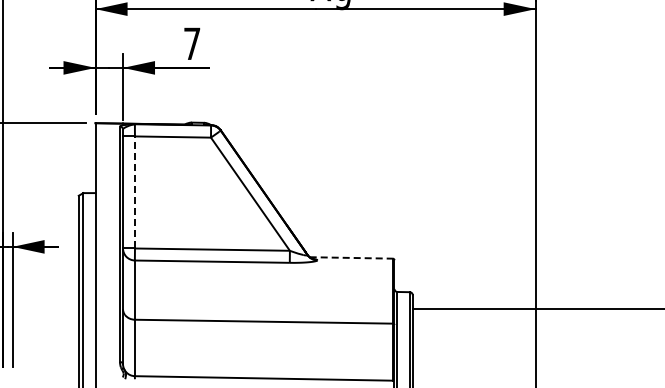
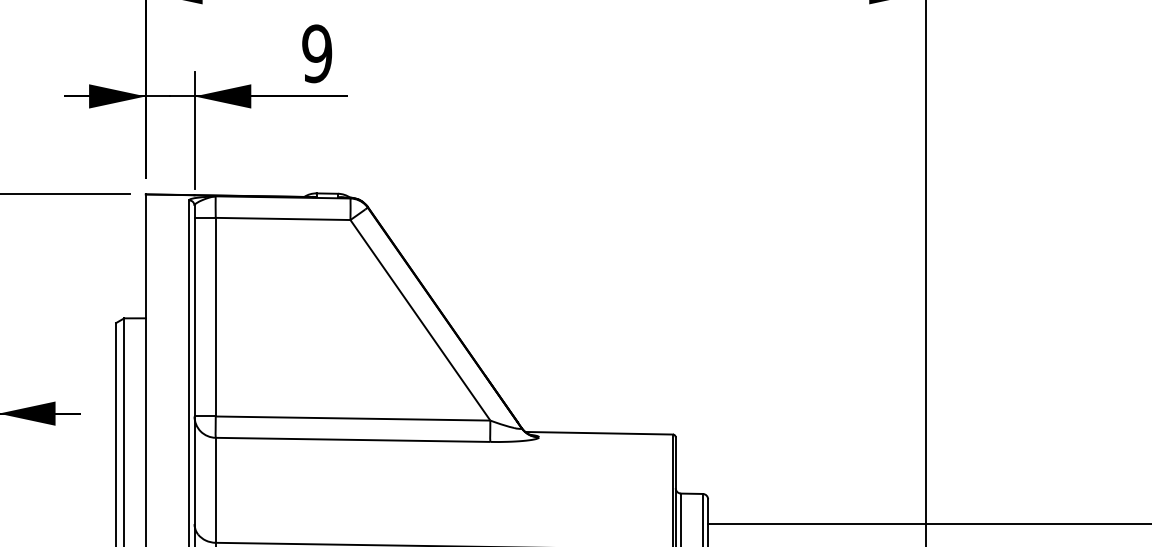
text: (191, 43) -> (315, 53), 7 -> 9
line: (134, 191) -> (214, 315), dashed -> solid
line: (351, 257) -> (599, 432), dashed -> solid

